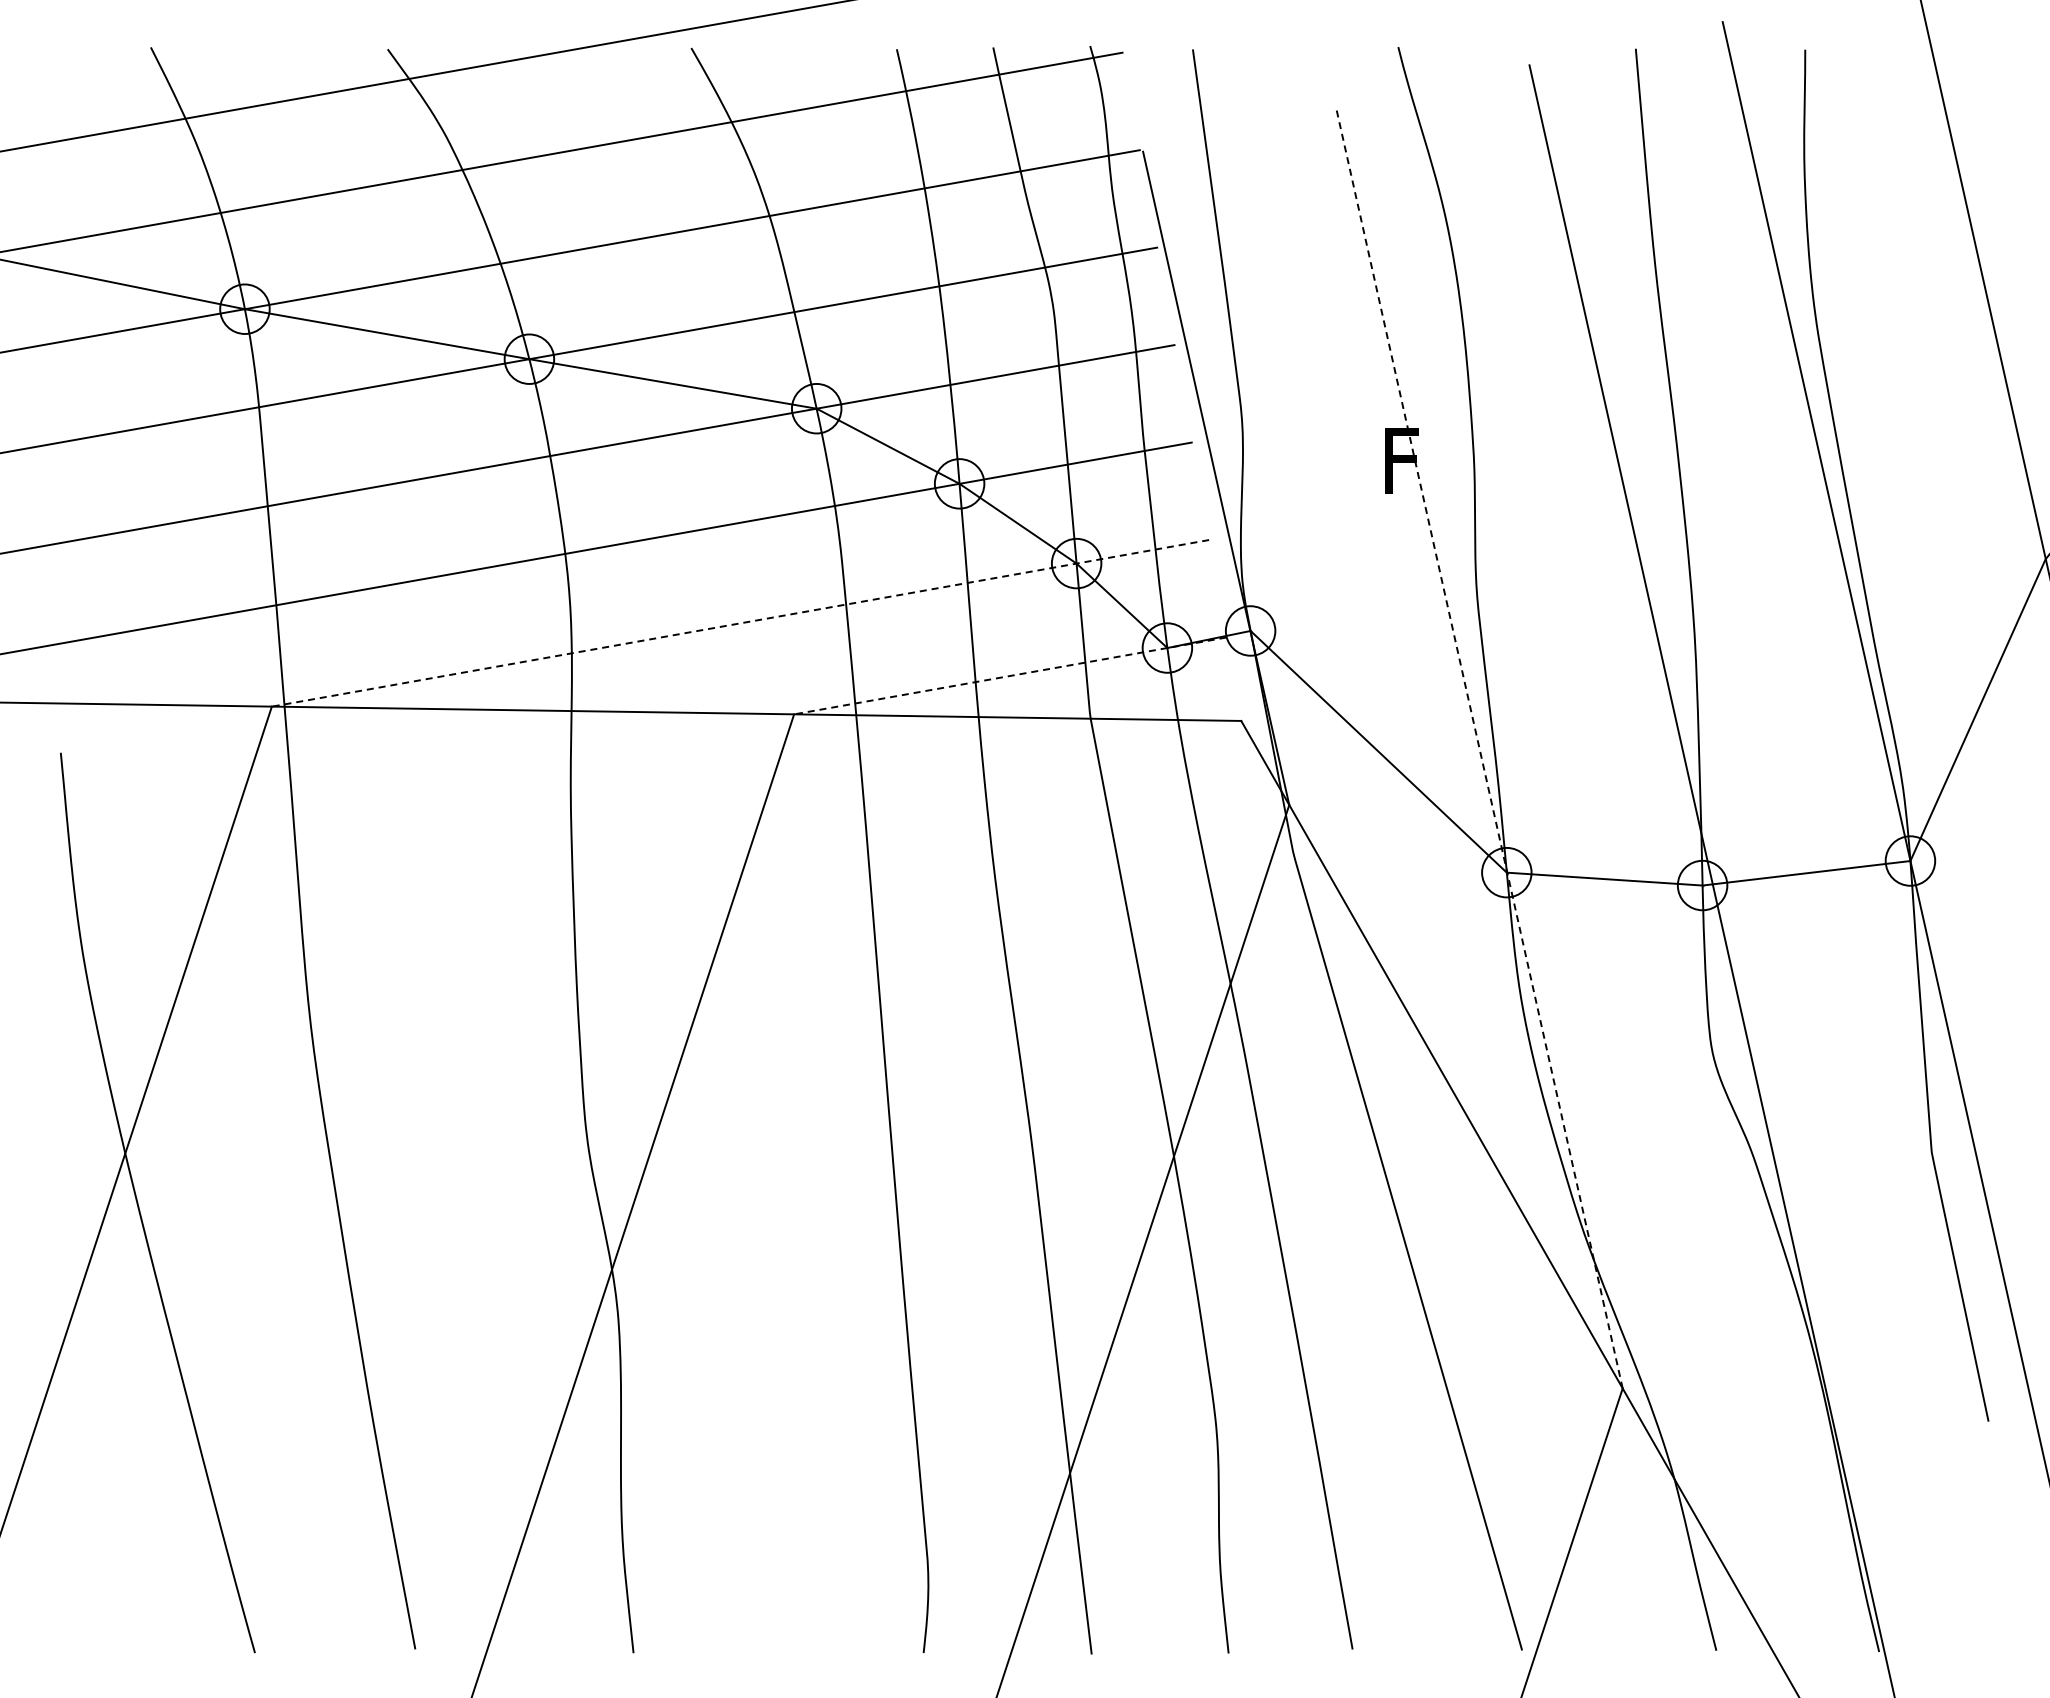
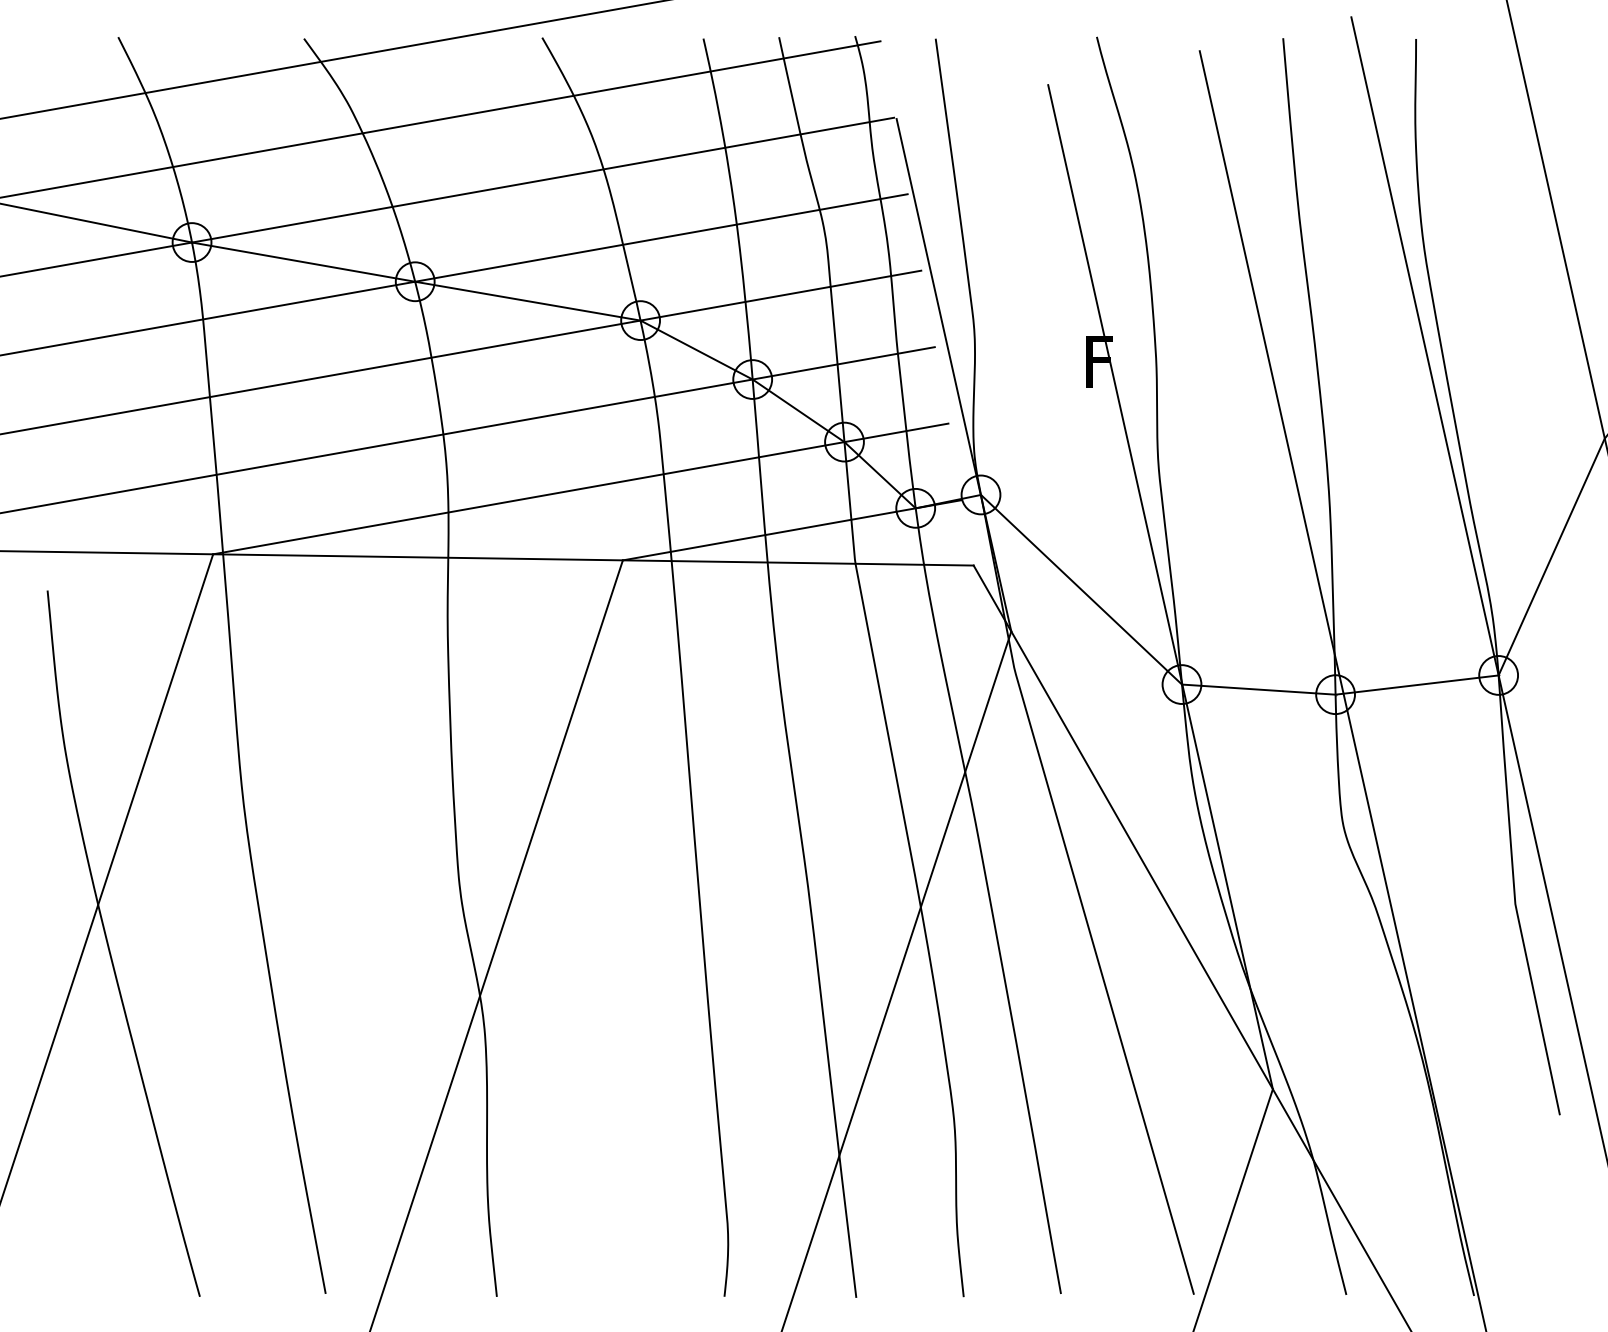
line: (740, 623) -> (580, 489), dashed -> solid
line: (1010, 675) -> (792, 529), dashed -> solid
line: (1479, 748) -> (1160, 587), dashed -> solid

